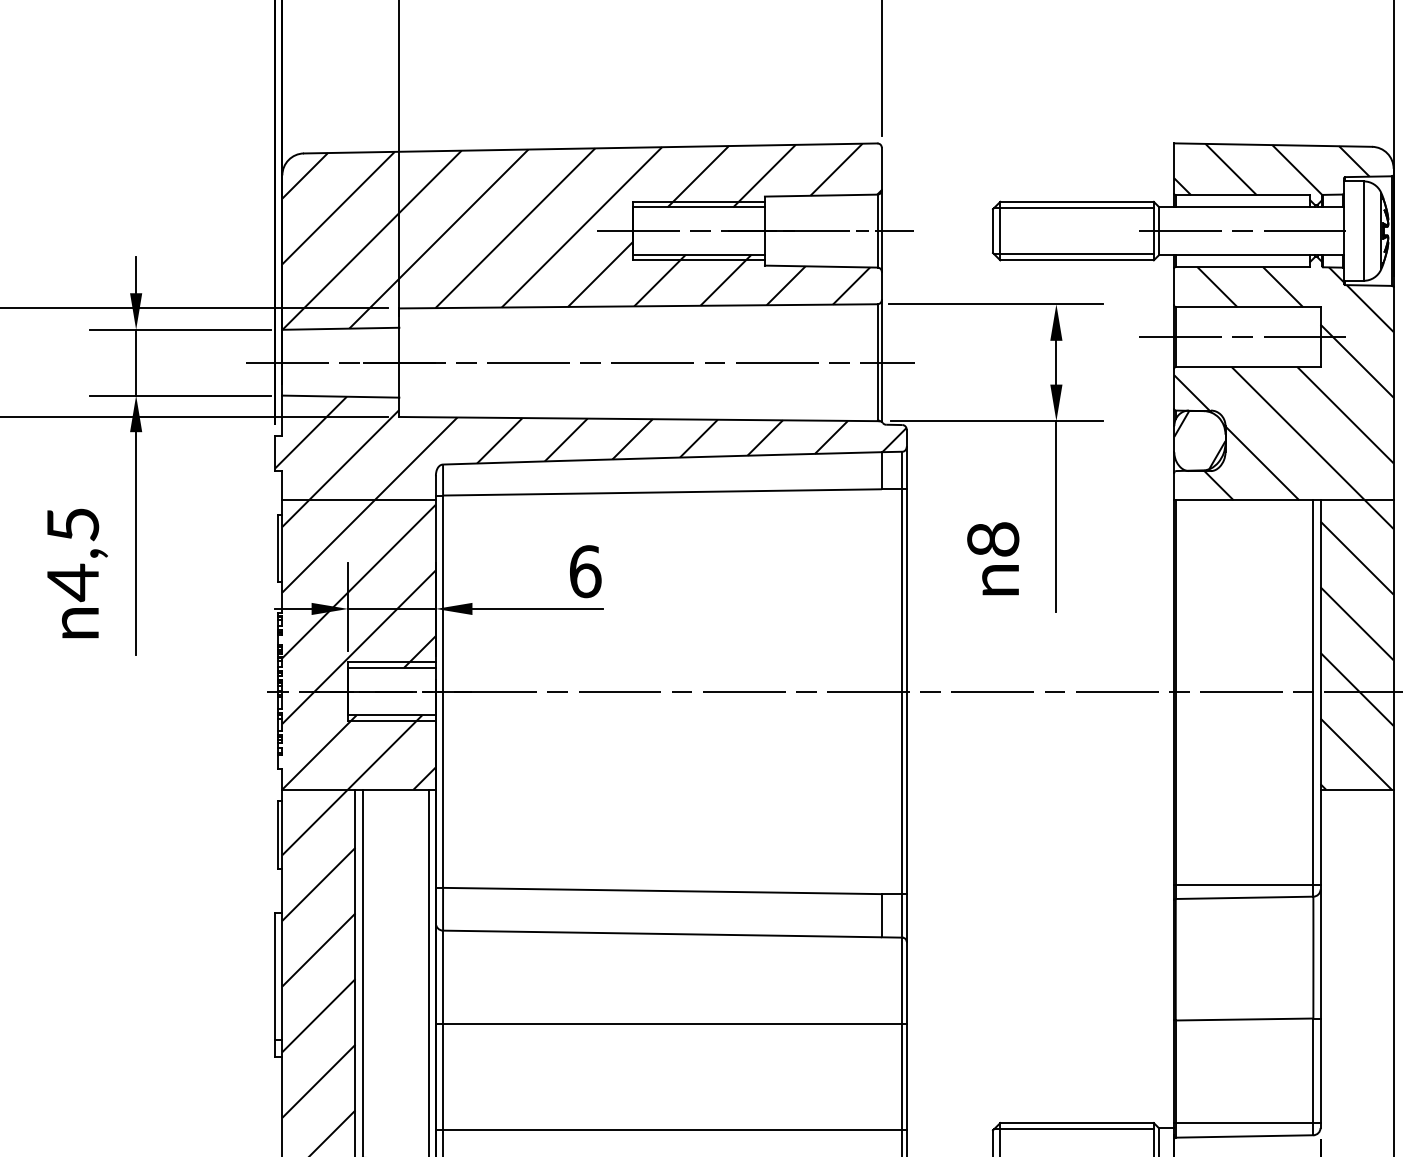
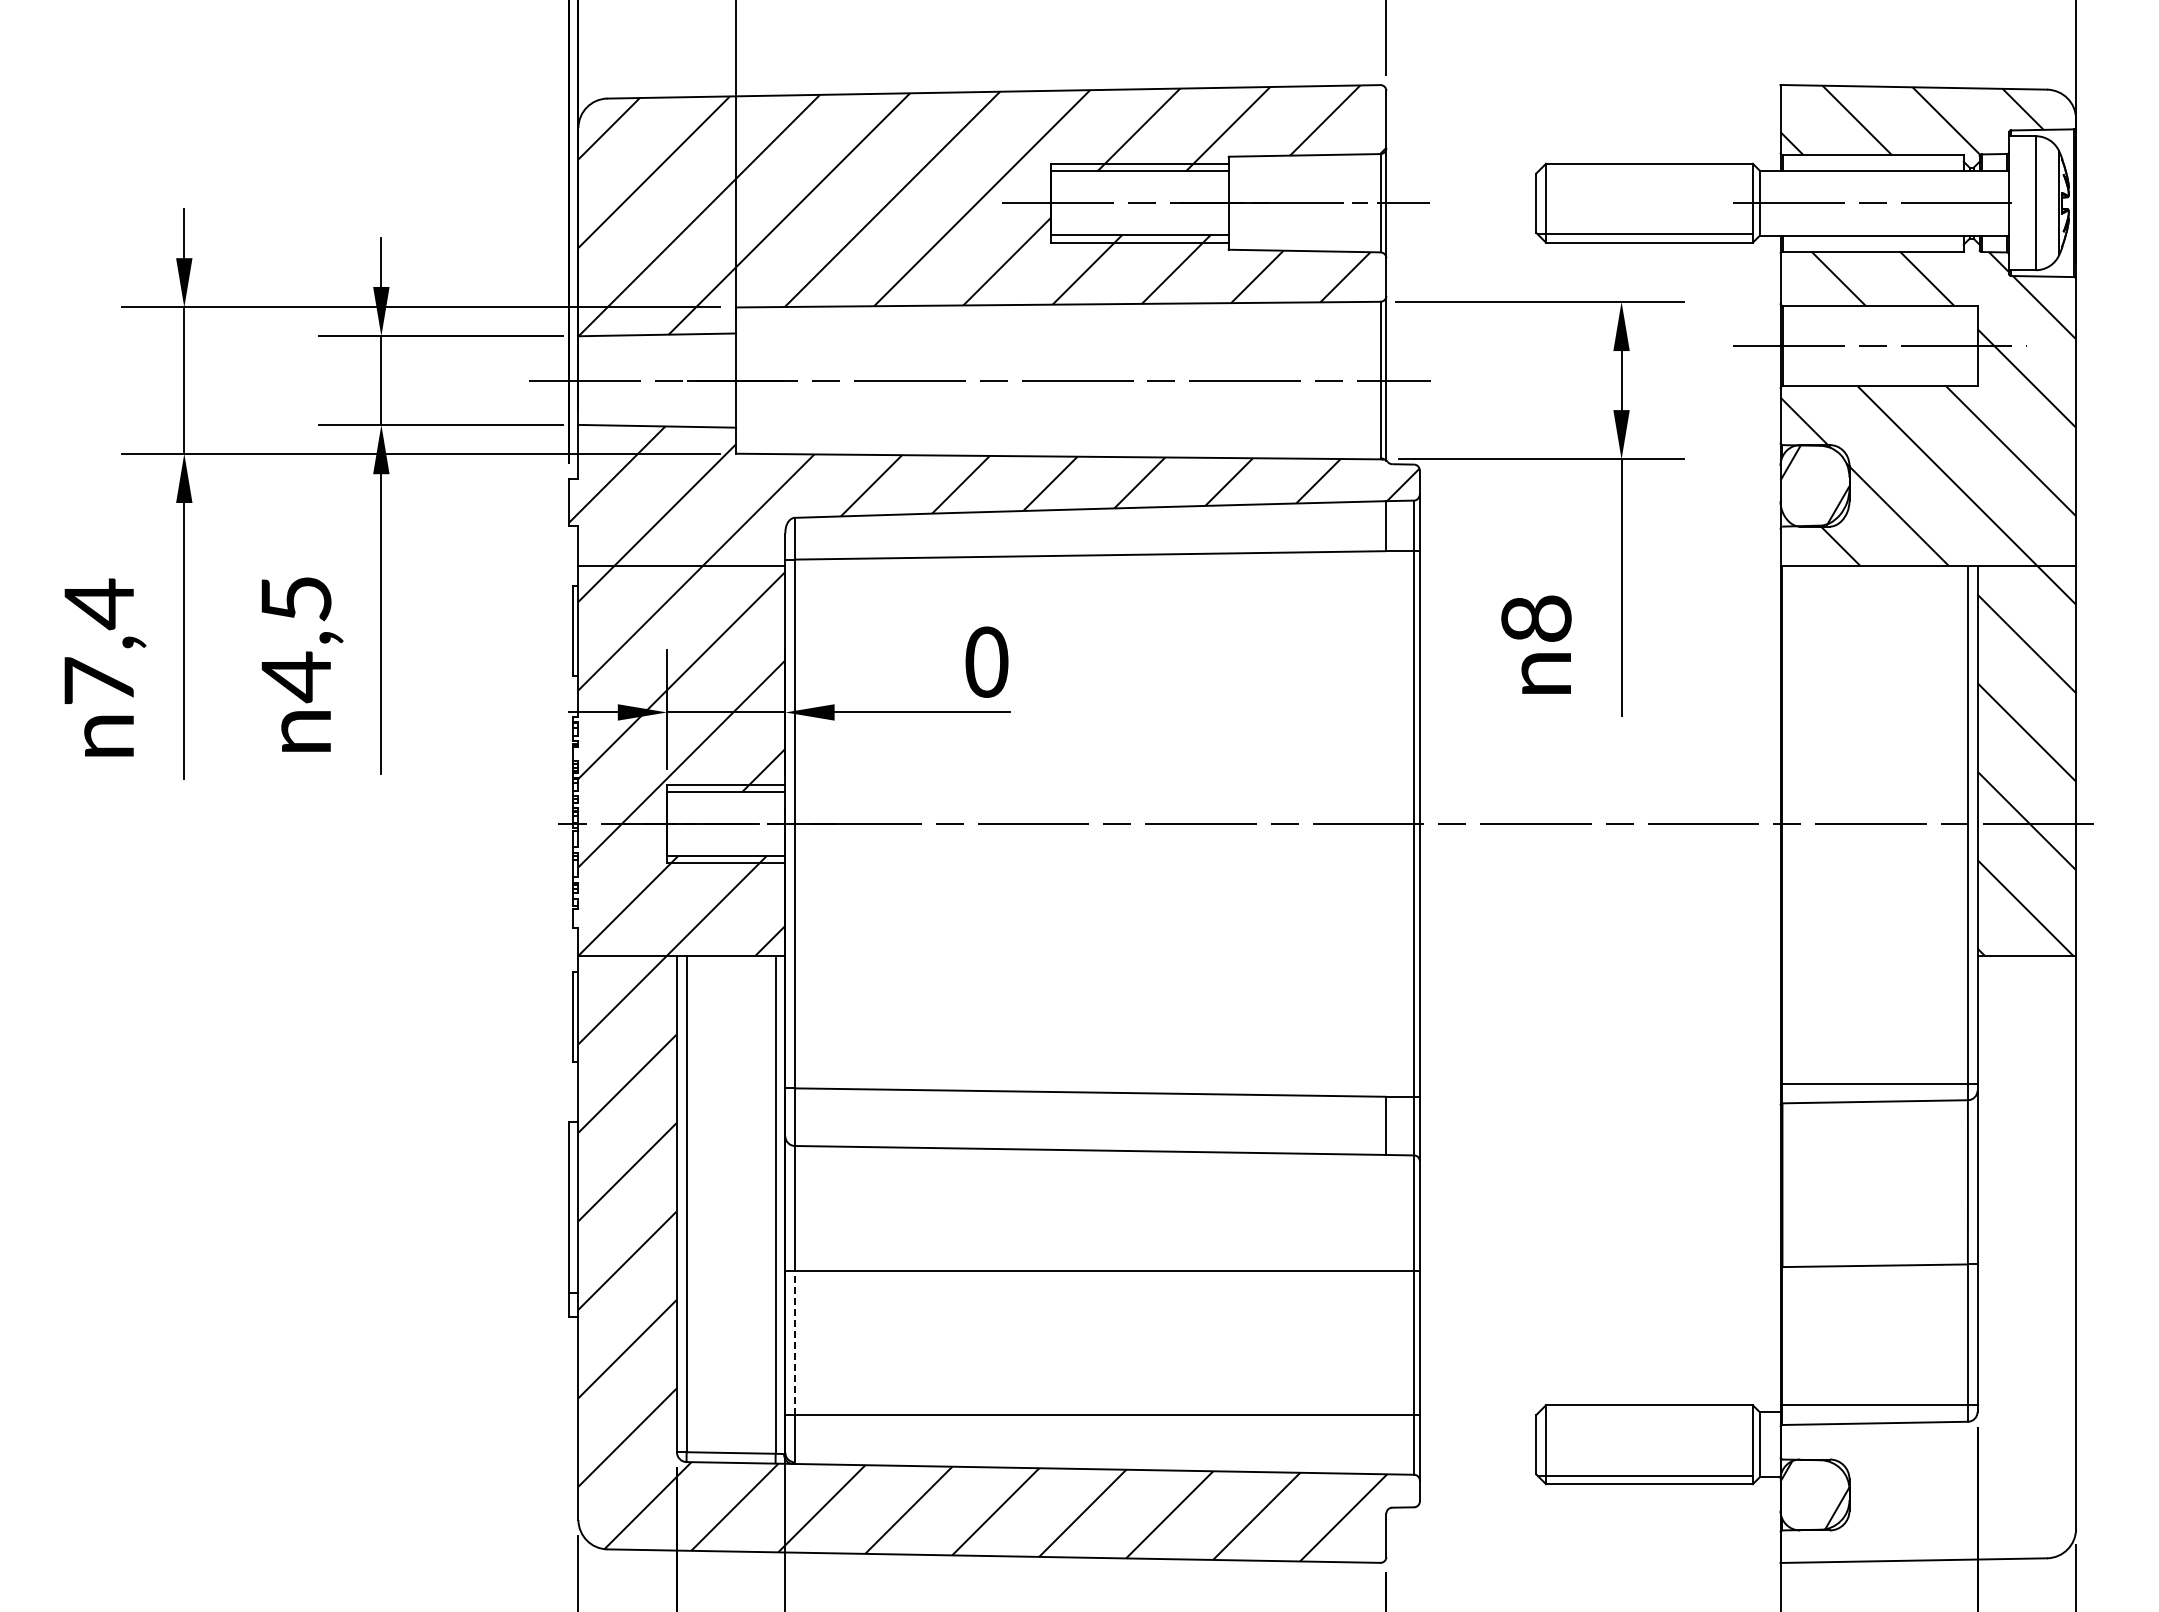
line: (1073, 208) -> (1644, 172), removed
text: (585, 571) -> (986, 661), 6 -> 0
line: (443, 1077) -> (795, 1343), solid -> dashed
line: (1073, 1129) -> (1644, 1413), removed

